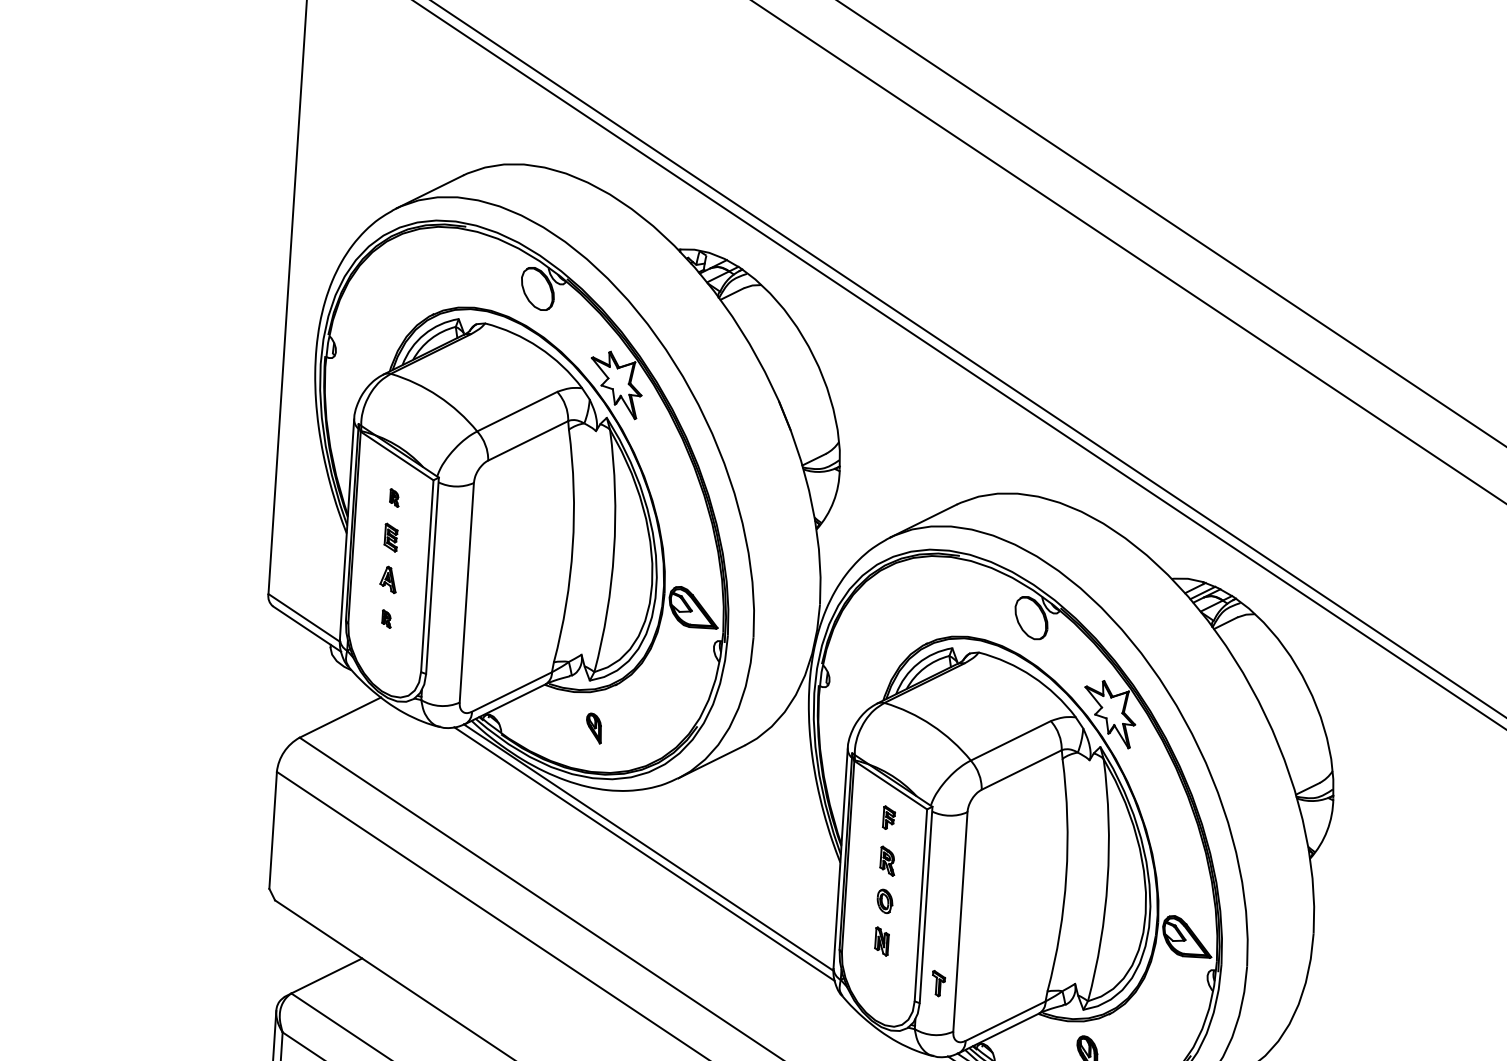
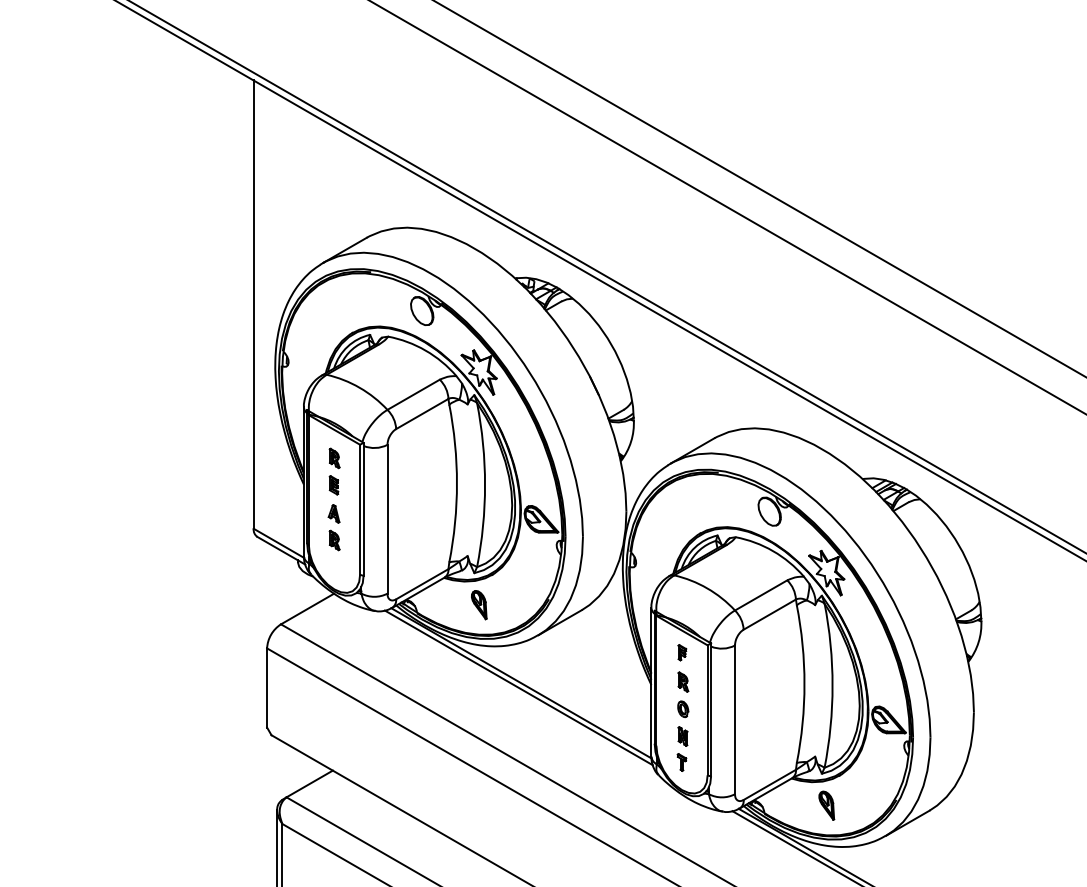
part: (394, 498) -> (334, 458), size x1.67
part: (386, 619) -> (334, 540), size x1.67
part: (594, 728) -> (479, 605), size x1.43
part: (937, 983) -> (681, 762), moved

